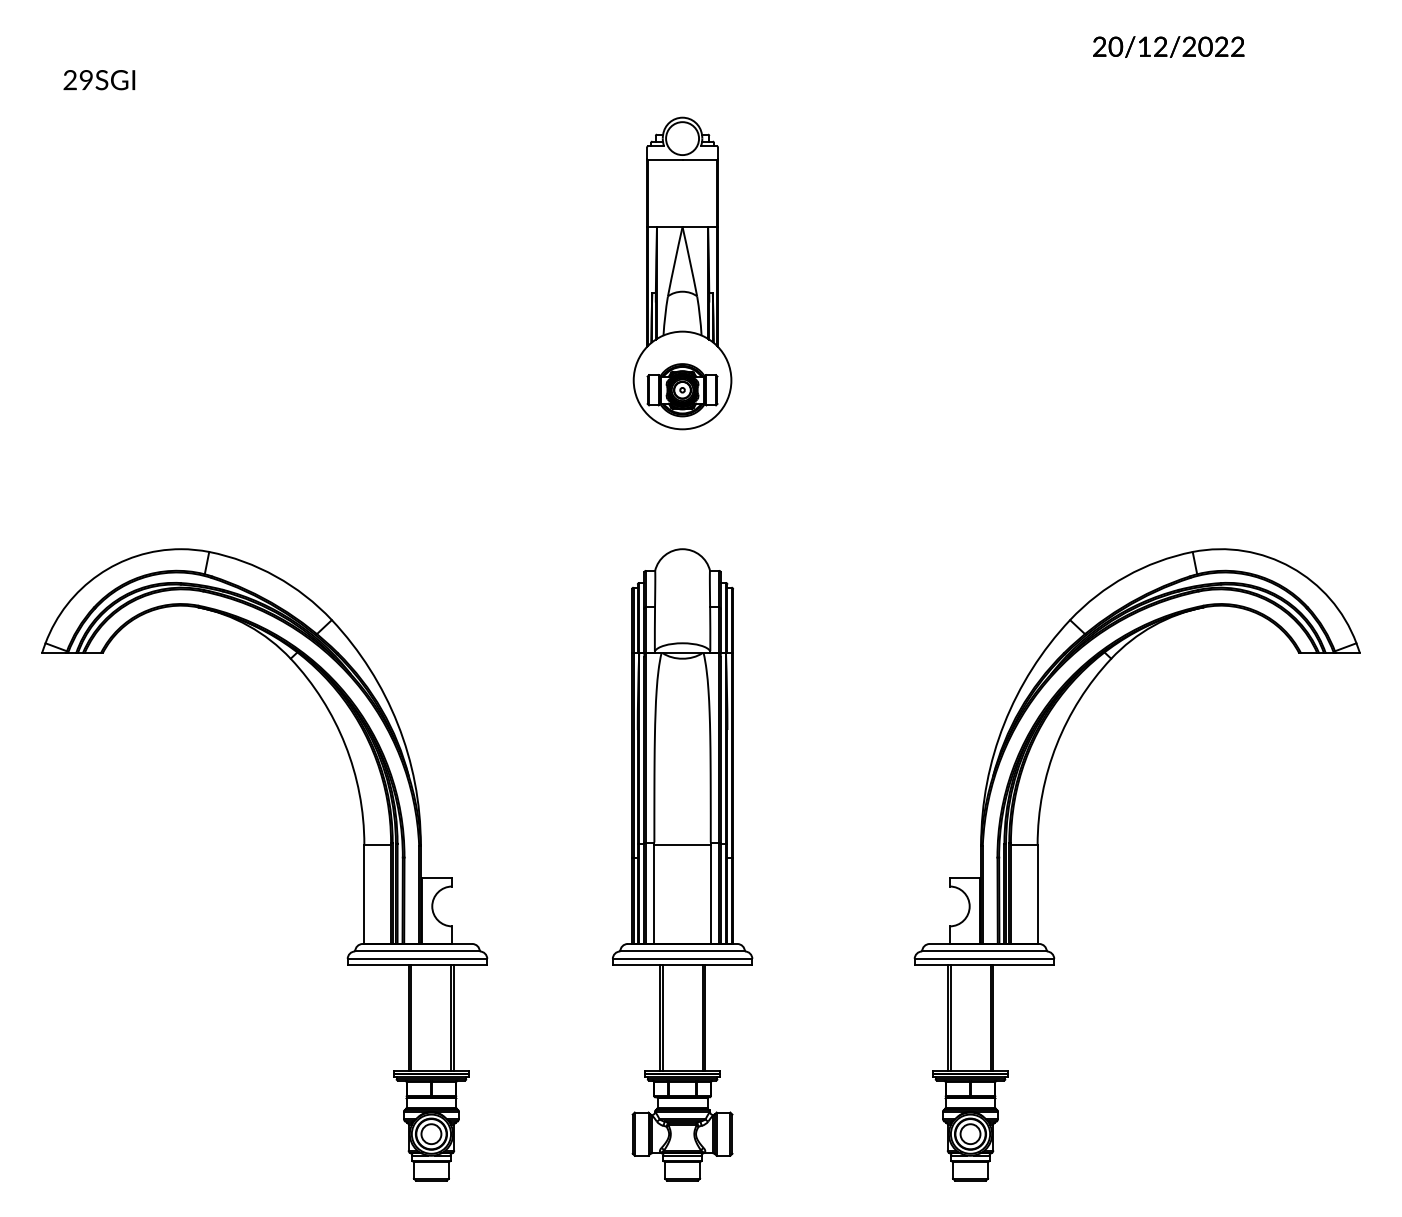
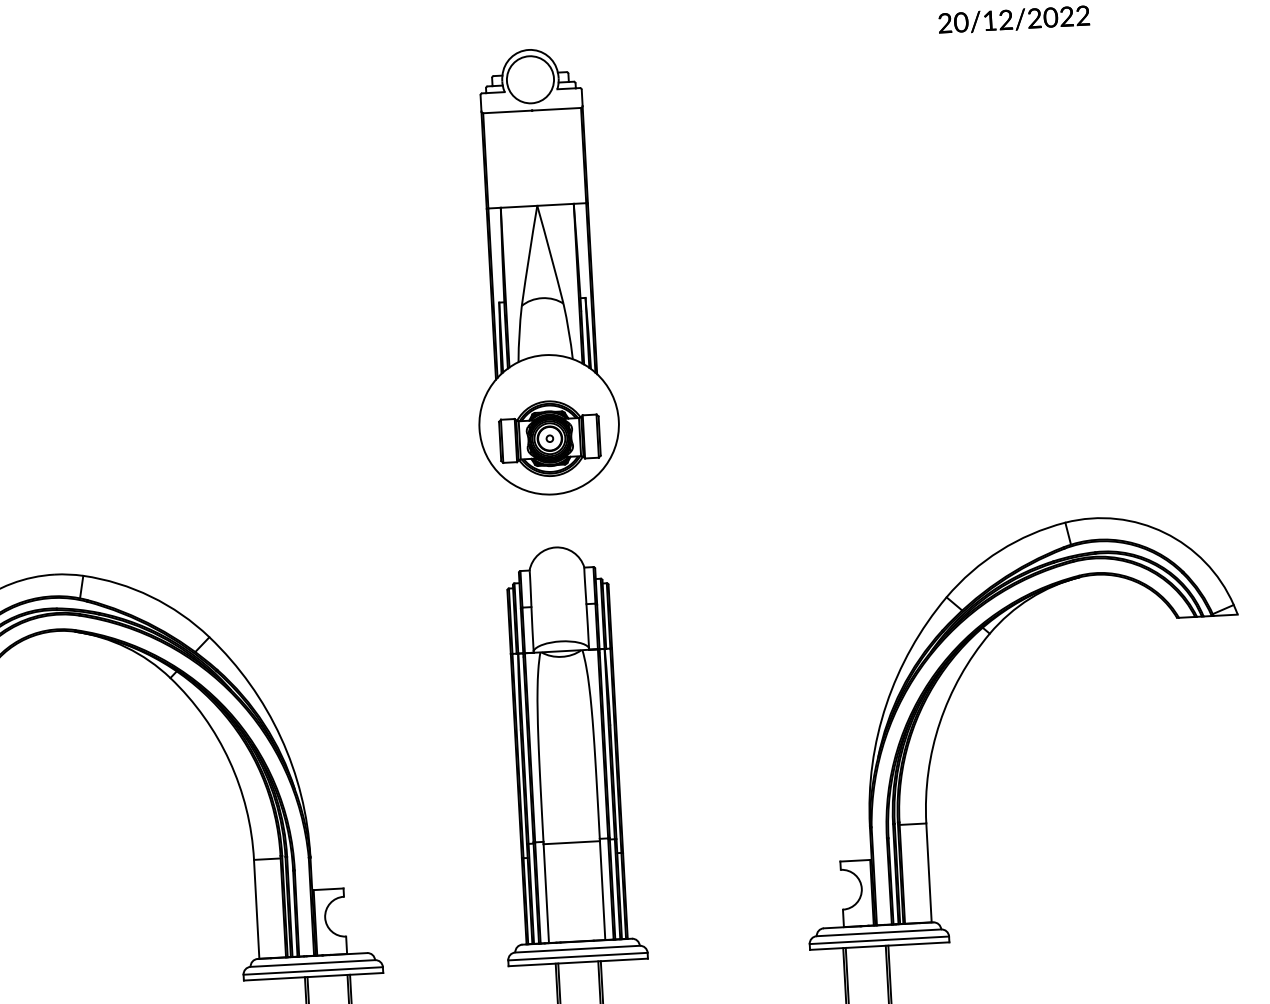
part: (682, 273) -> (540, 272), size x1.43

